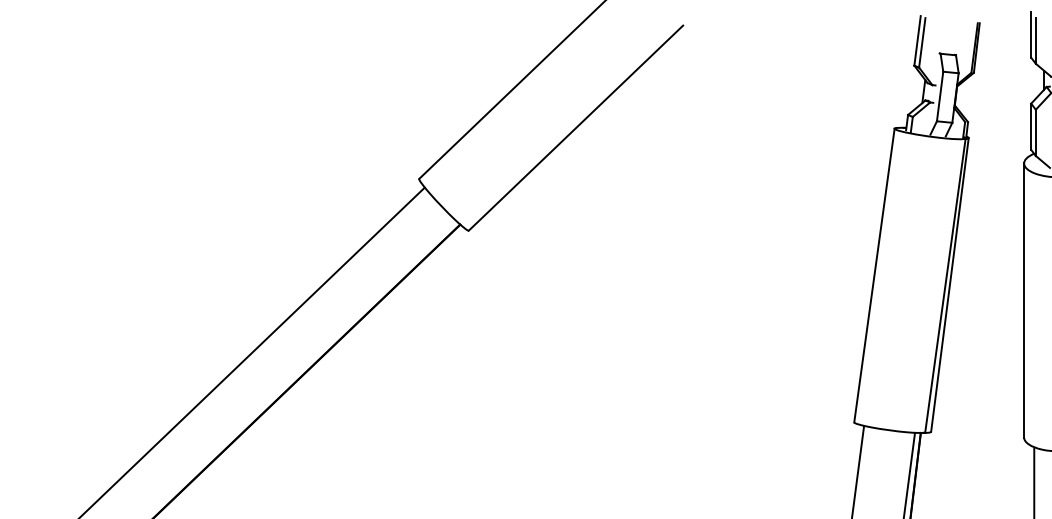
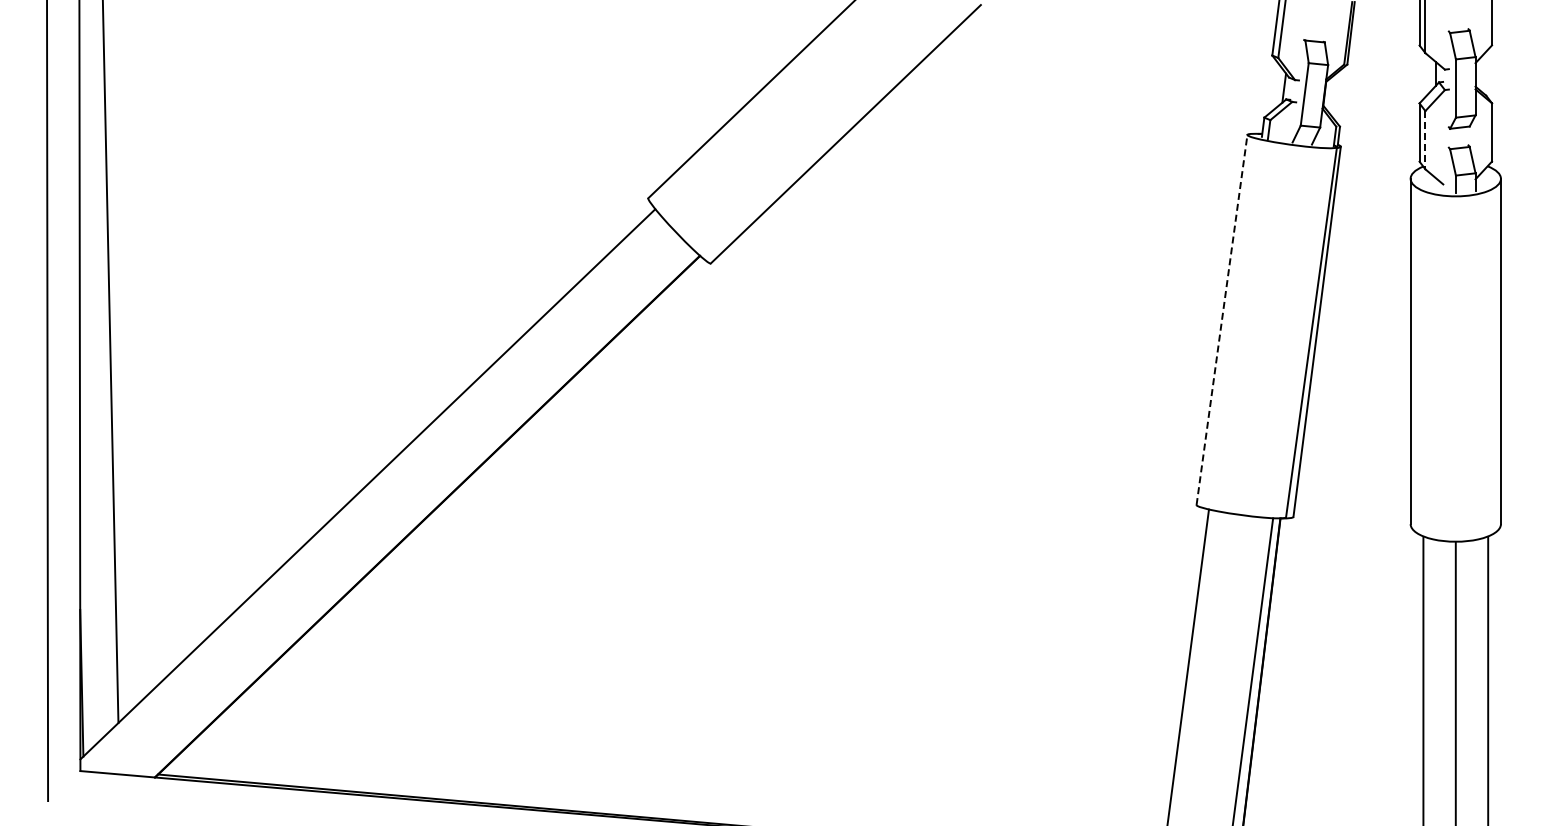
line: (1035, 133) -> (1425, 140), solid -> dashed
line: (874, 275) -> (1222, 319), solid -> dashed

